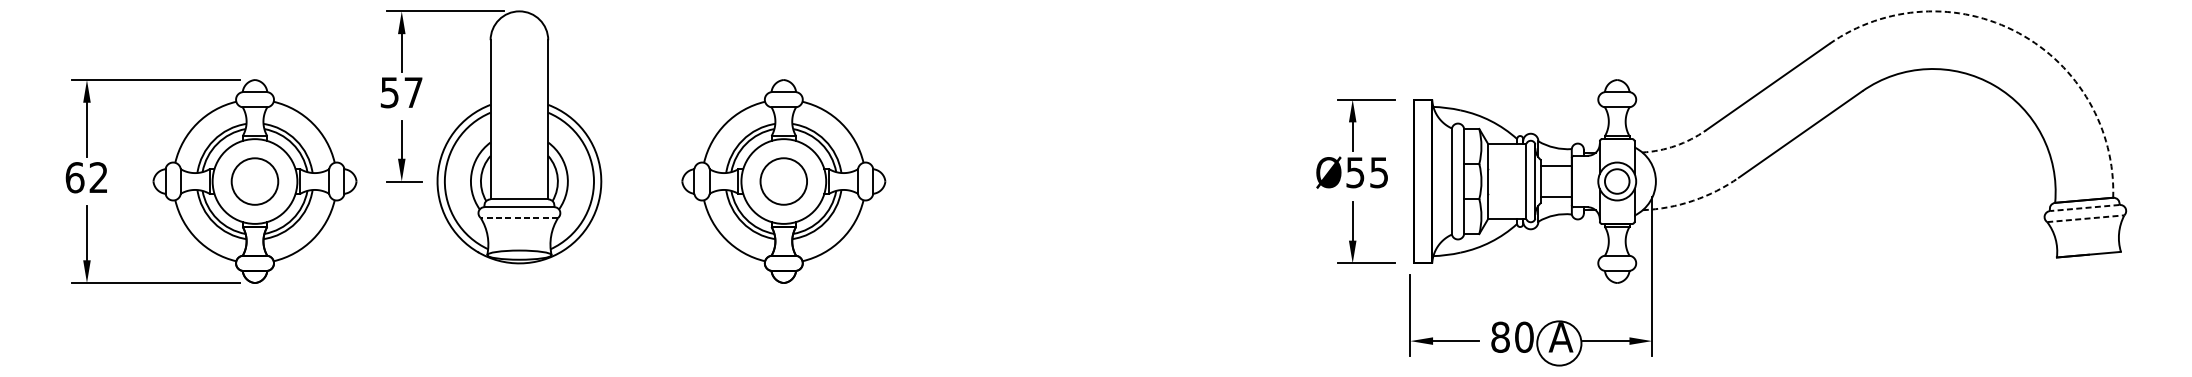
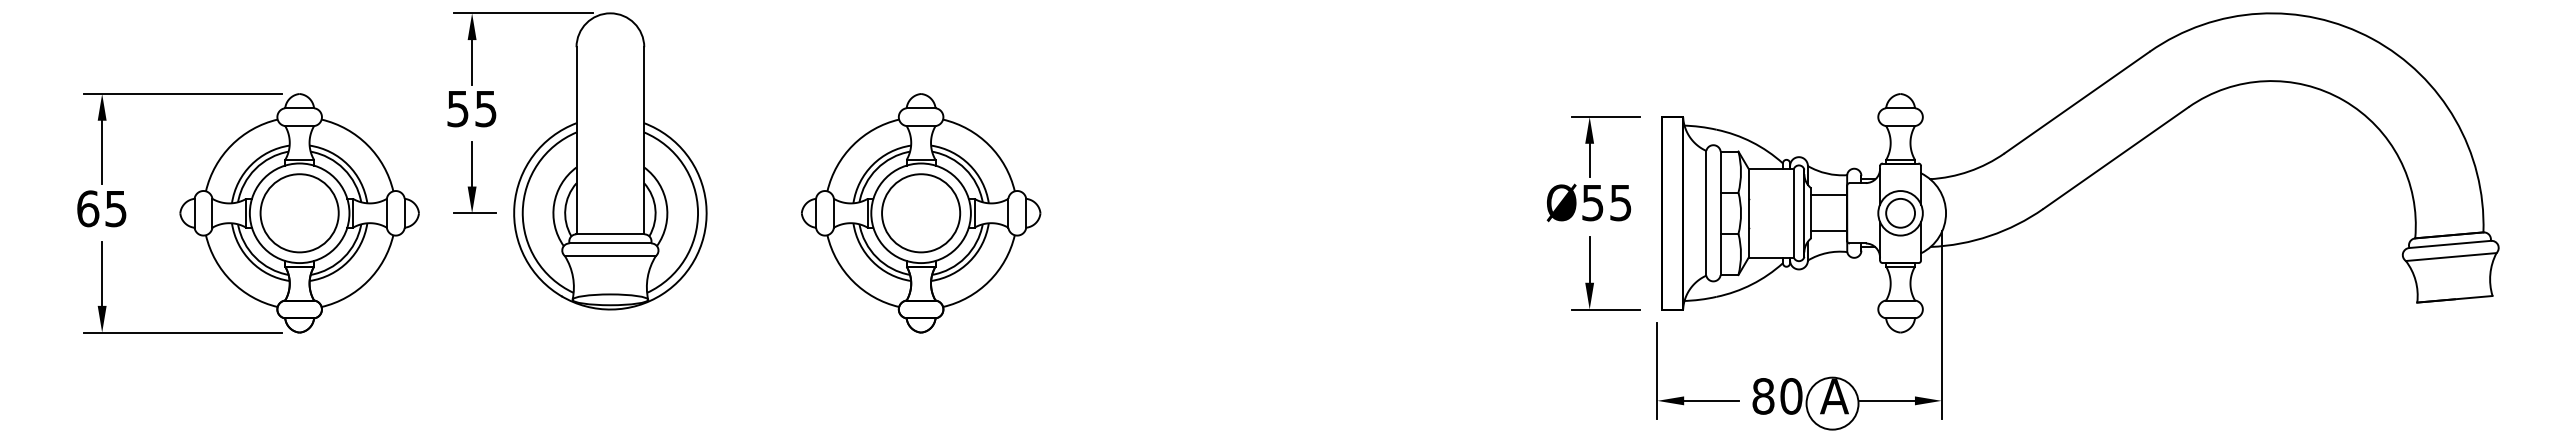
arc: (2018, 32) -> (2372, 38), dashed -> solid
text: (413, 93) -> (485, 109), 57 -> 55
arc: (1675, 145) -> (1969, 171), dashed -> solid
text: (98, 177) -> (115, 208), 62 -> 65
circle: (254, 181) -> (299, 213), size x1.43
circle: (784, 181) -> (921, 213), size x1.43
arc: (1692, 200) -> (1989, 235), dashed -> solid
line: (2085, 208) -> (2450, 244), dashed -> solid
line: (518, 218) -> (609, 256), dashed -> solid
line: (2086, 219) -> (2451, 257), dashed -> solid

